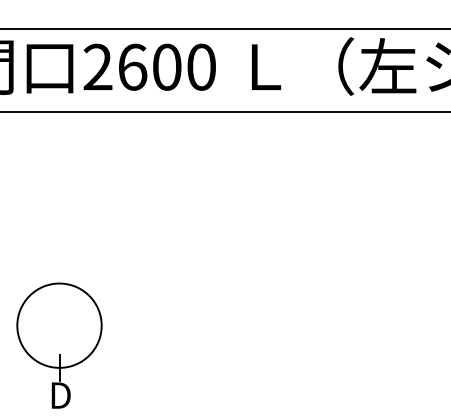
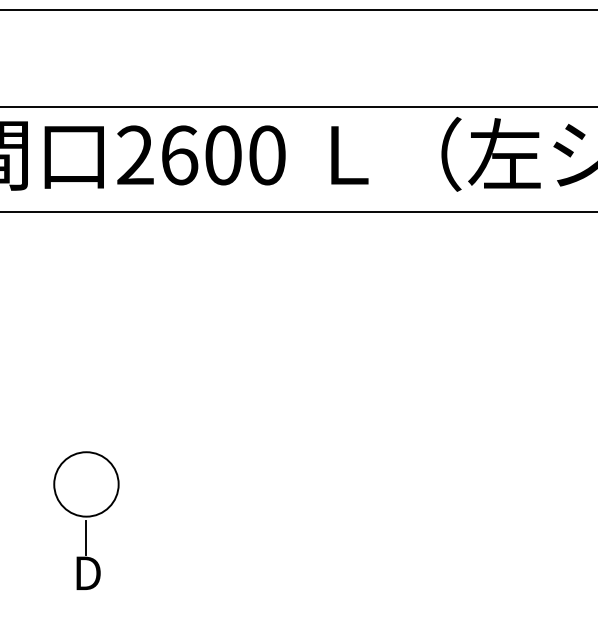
circle: (59, 325) -> (86, 484), size x0.6

